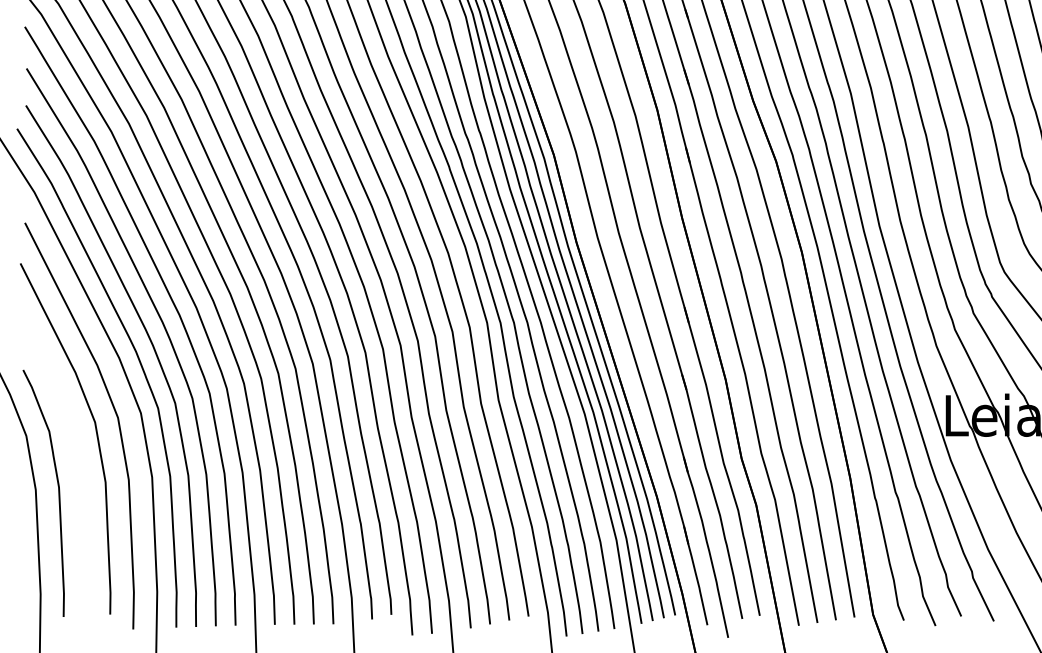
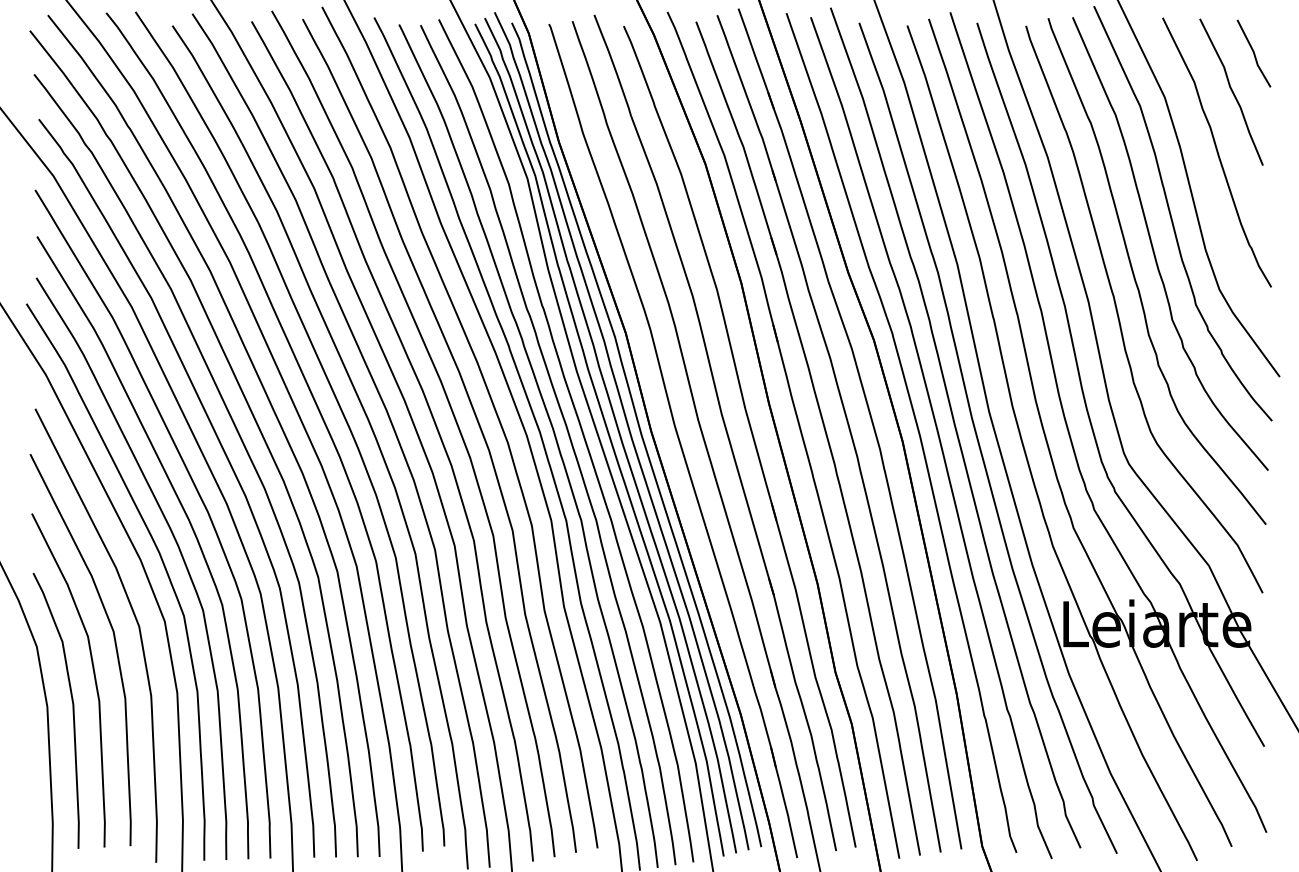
curve: (77, 461) -> (93, 675), added

